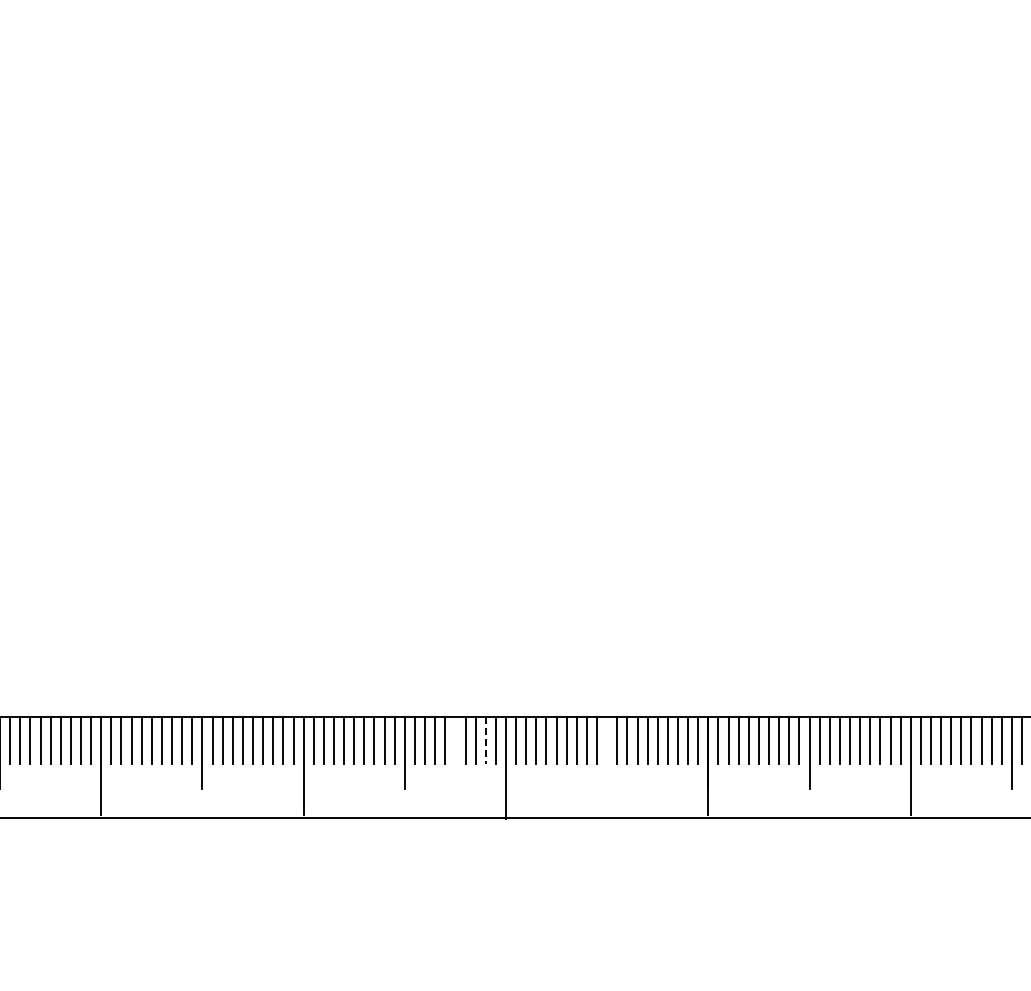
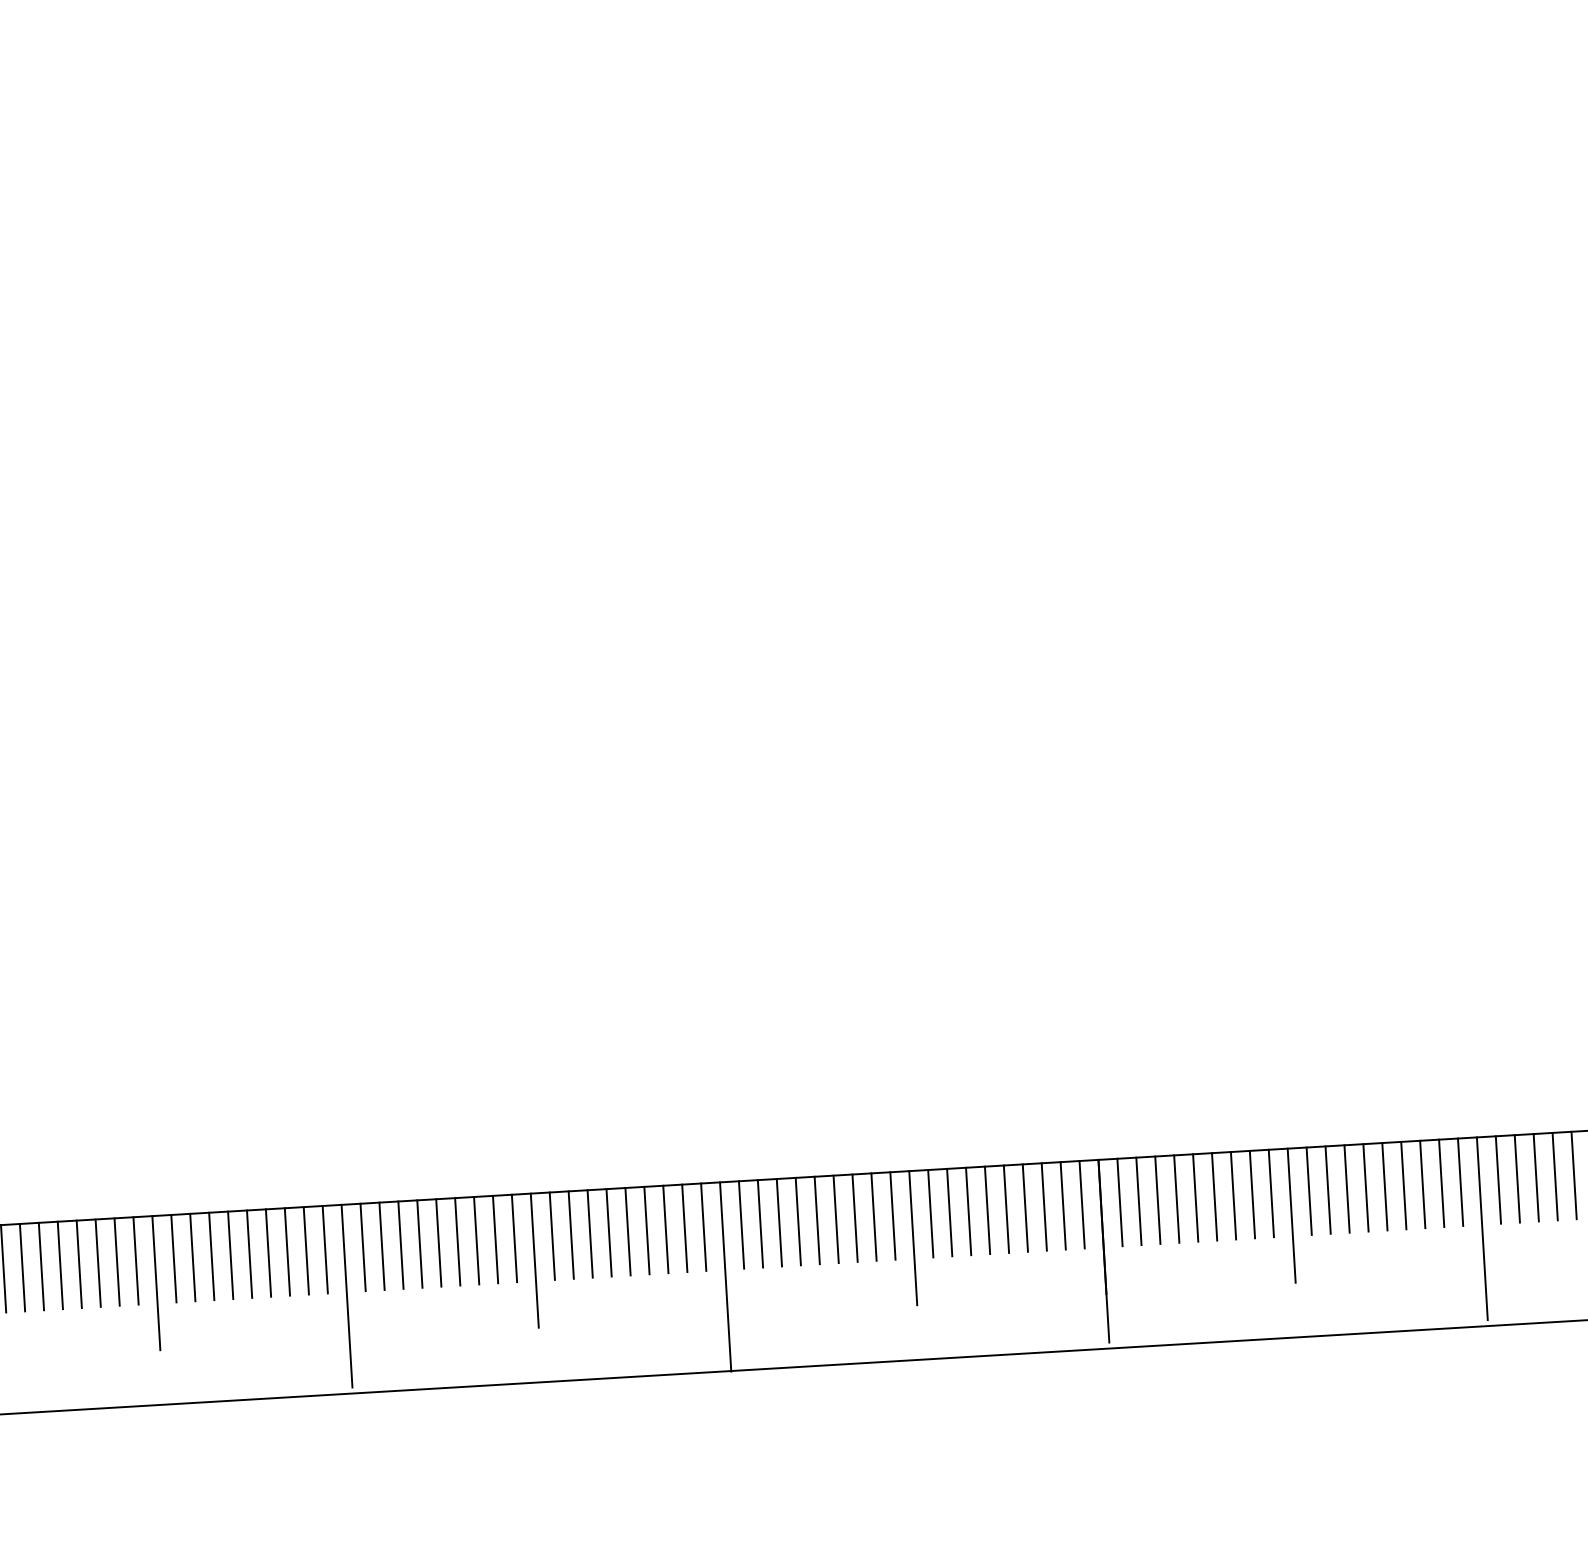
line: (455, 740) -> (628, 1231), added
line: (485, 741) -> (684, 1229), dashed -> solid
line: (607, 753) -> (913, 1238), added

